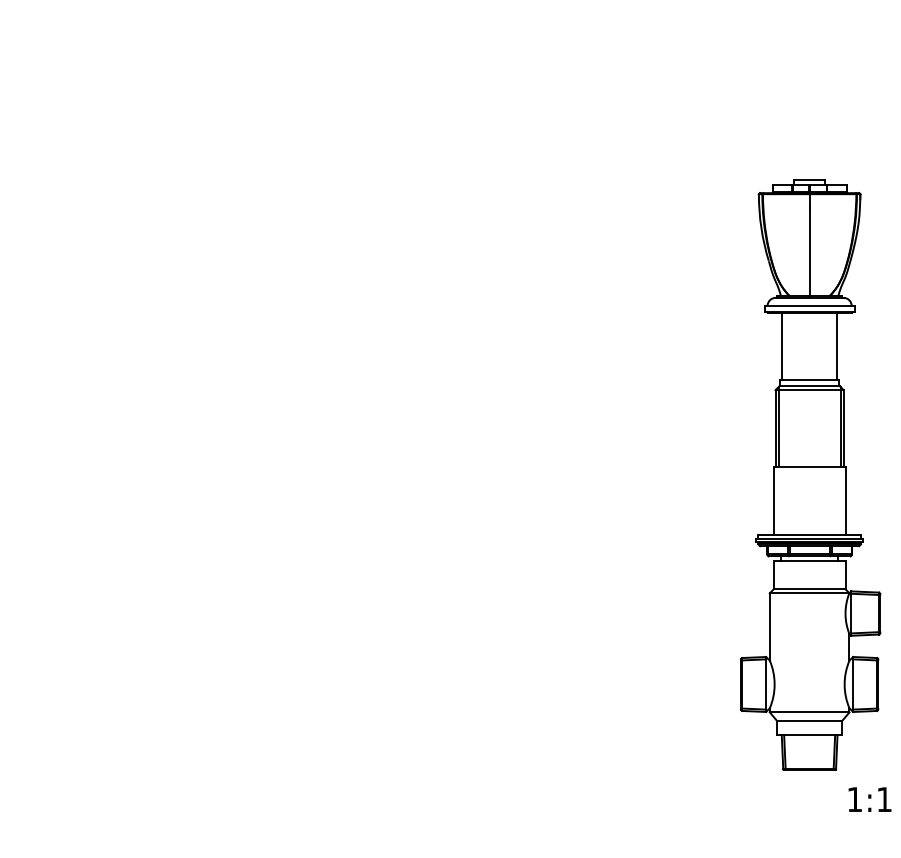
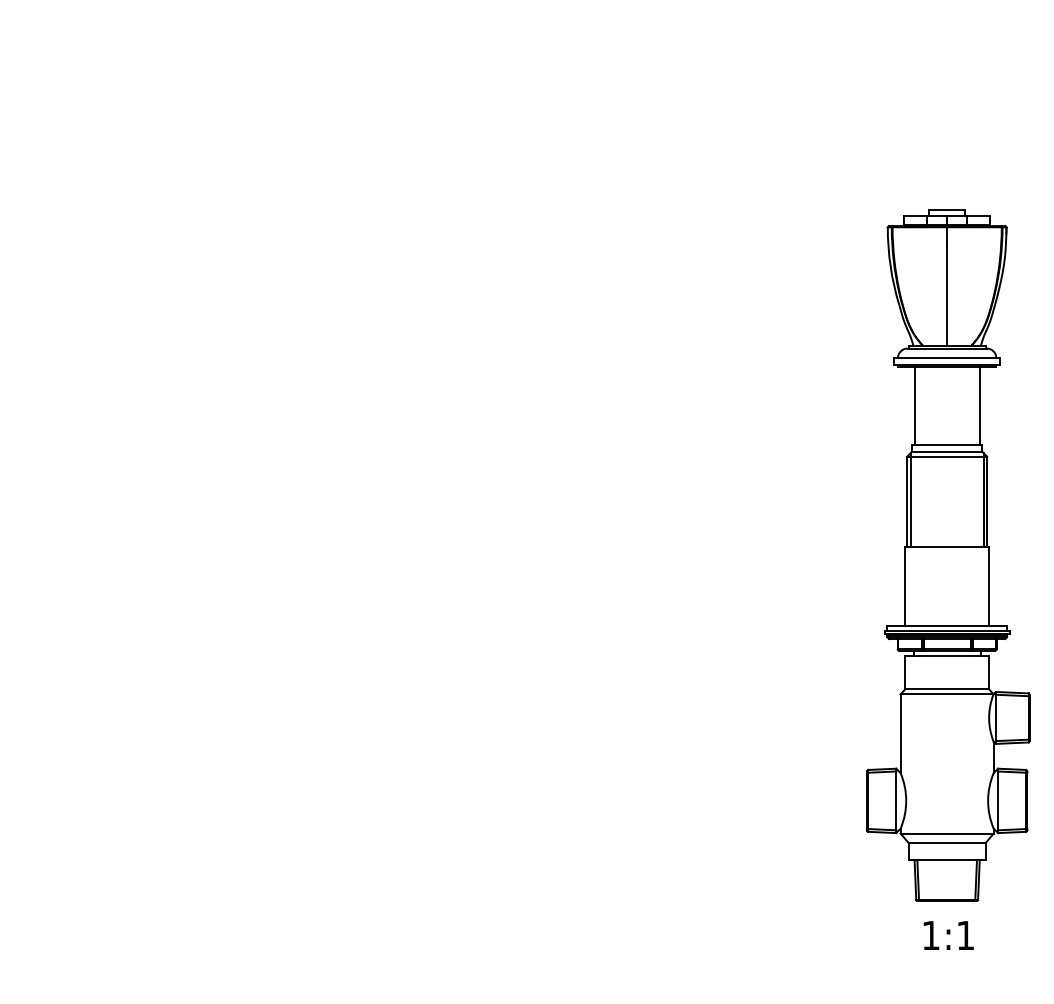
text: (869, 799) -> (948, 935), moved

